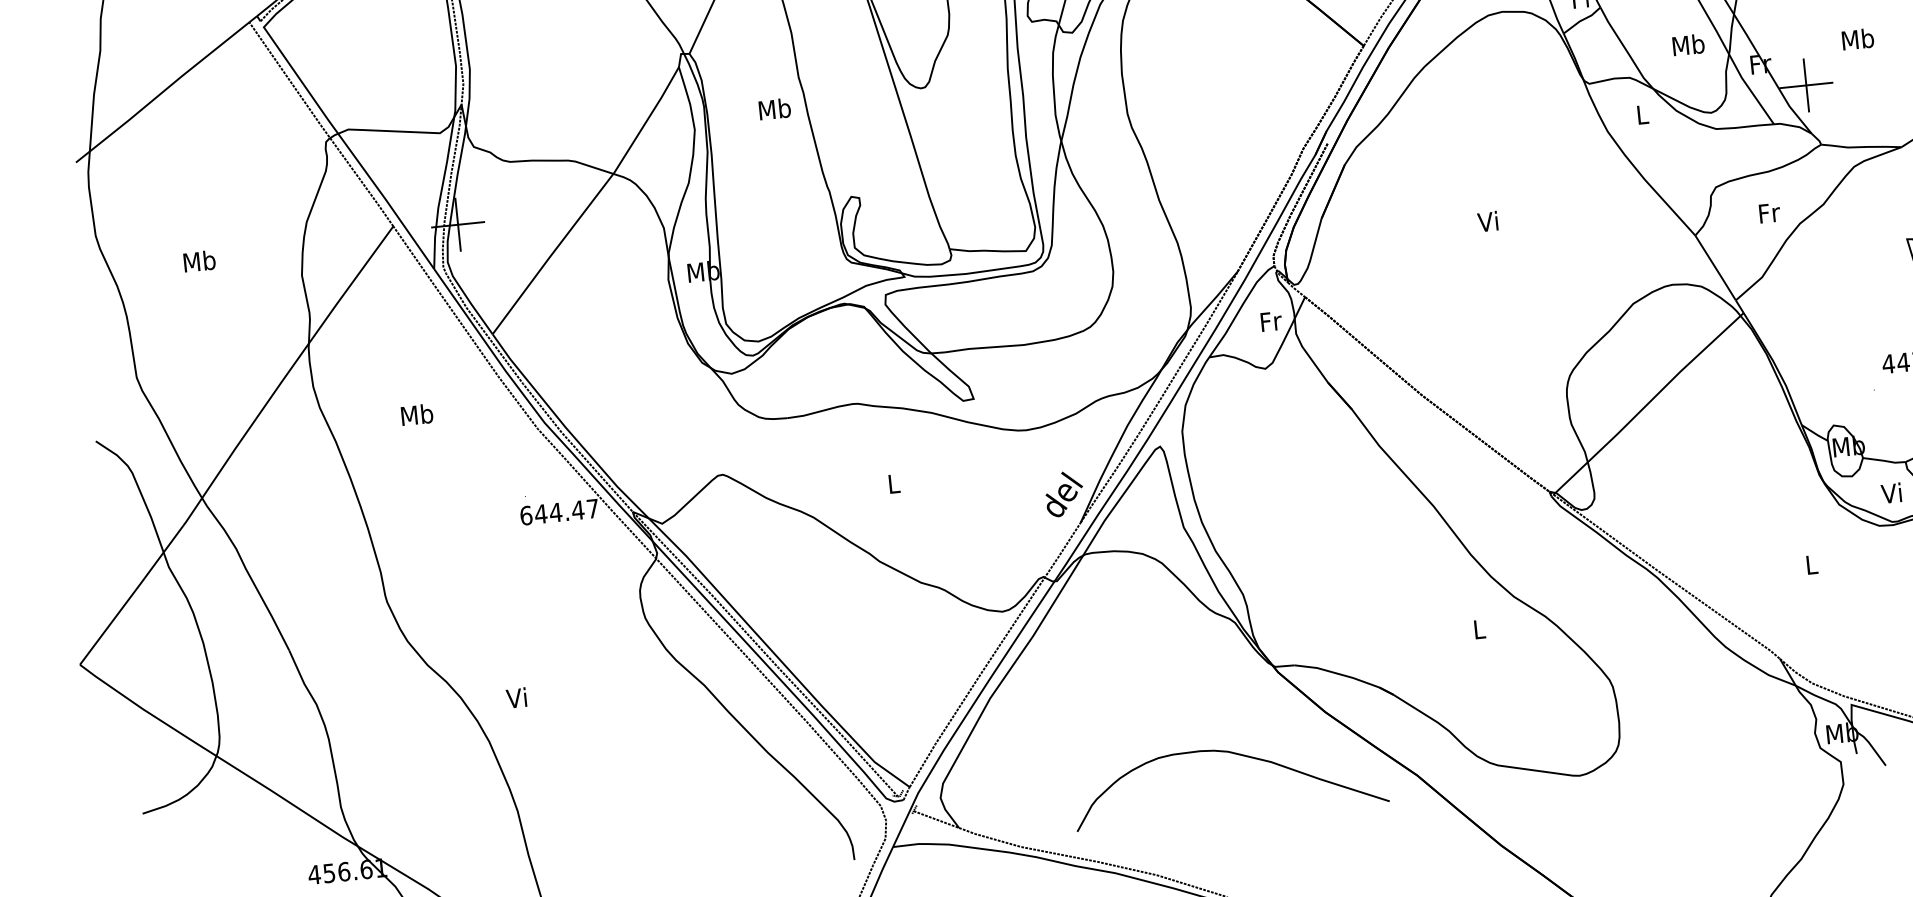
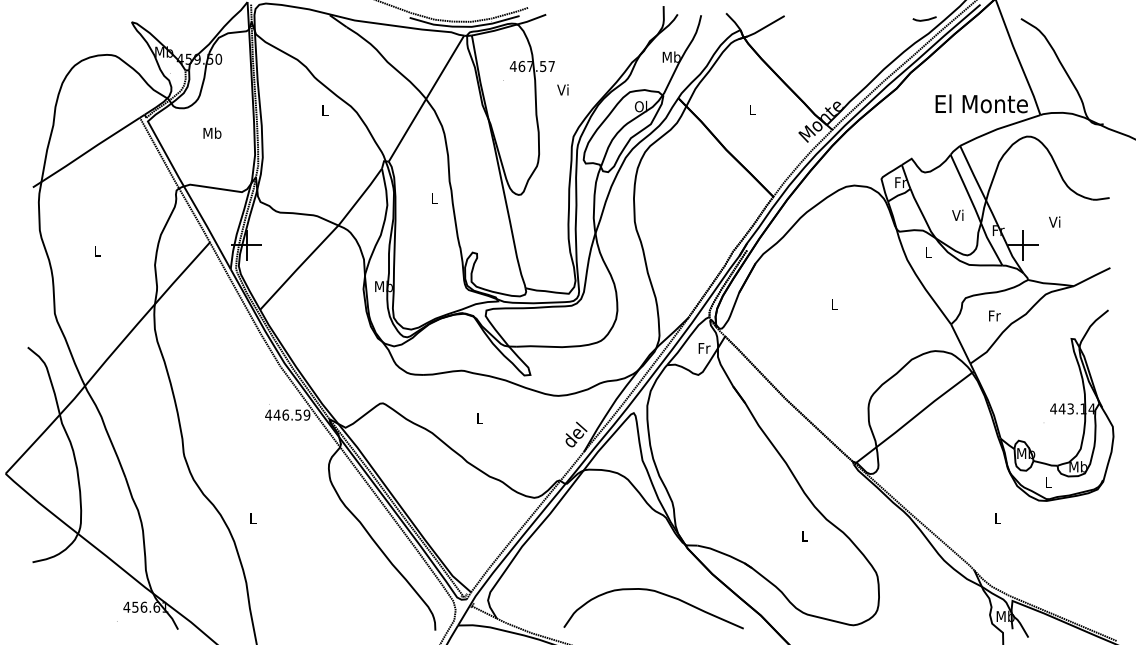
text: (1858, 38) -> (1055, 221), Mb -> Vi
text: (1688, 45) -> (958, 215), Mb -> Vi
text: (775, 107) -> (434, 197), Mb -> L
text: (1487, 220) -> (833, 303), Vi -> L
text: (199, 260) -> (97, 250), Mb -> L
text: (417, 413) -> (212, 132), moved
text: (1891, 492) -> (1047, 482), Vi -> L
text: (558, 511) -> (287, 414), 644.47 -> 446.59
text: (514, 696) -> (251, 517), Vi -> L

